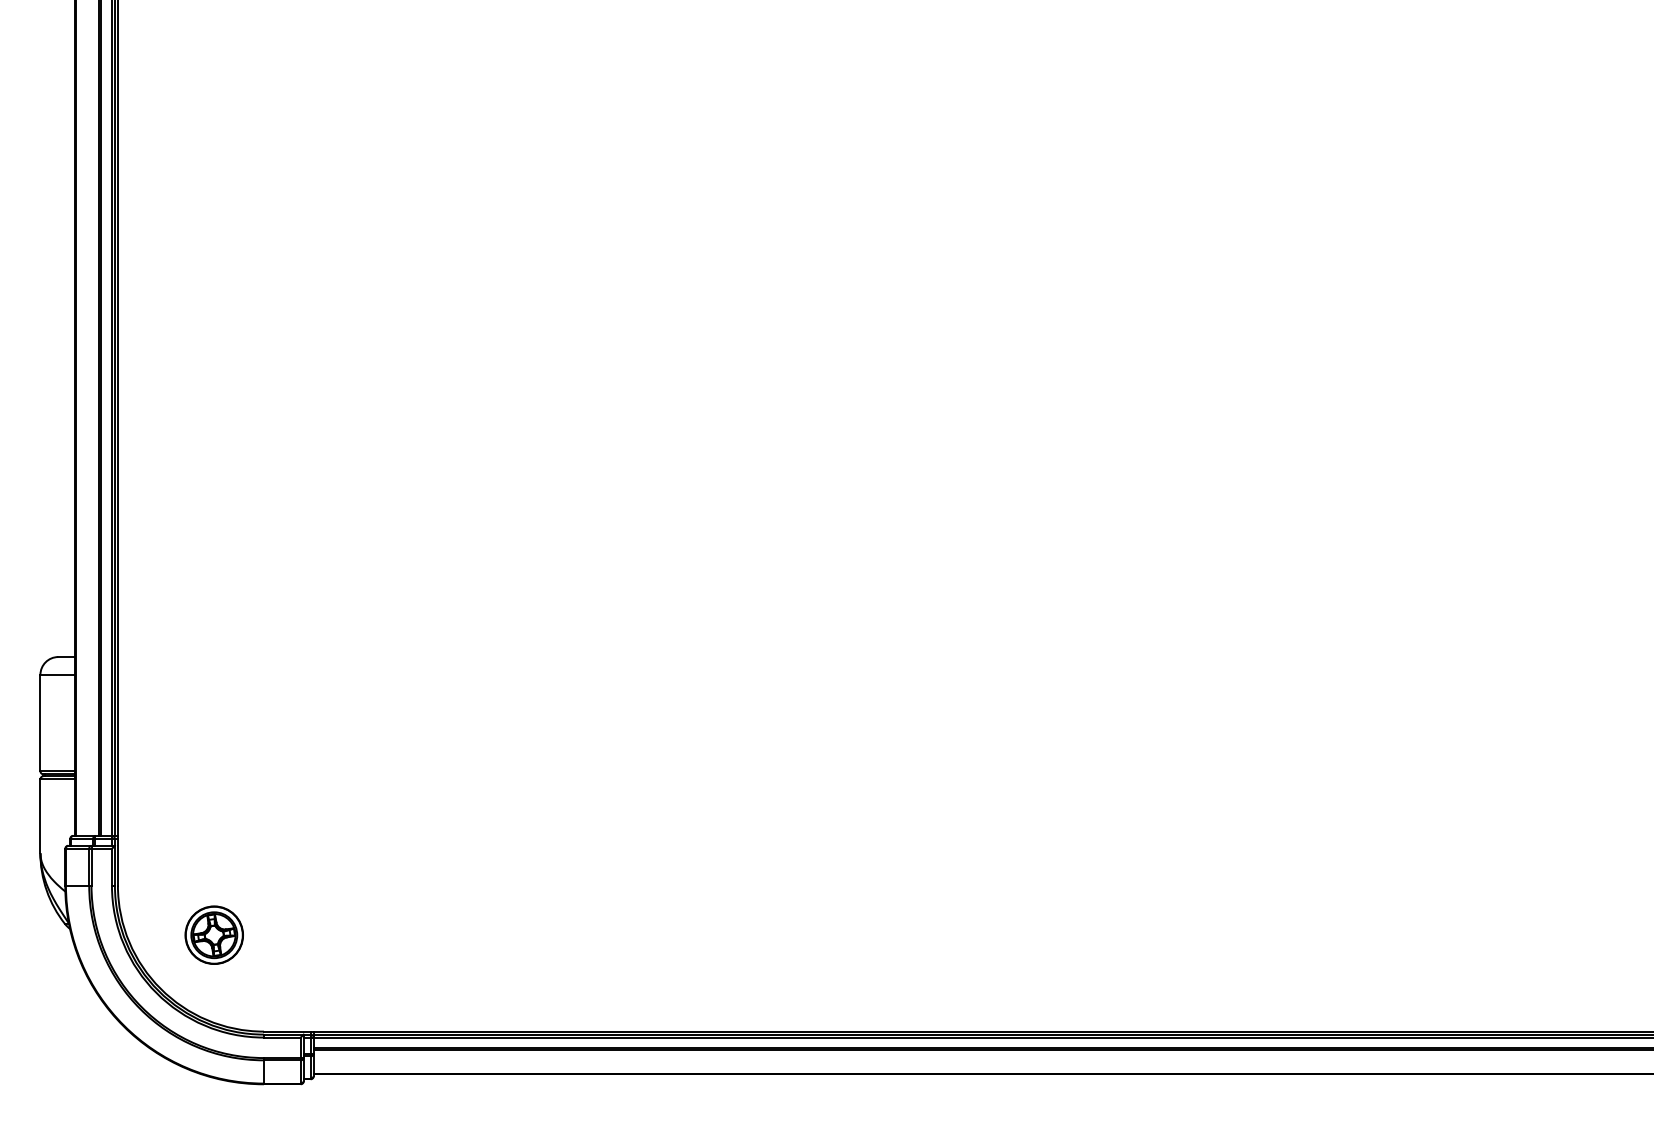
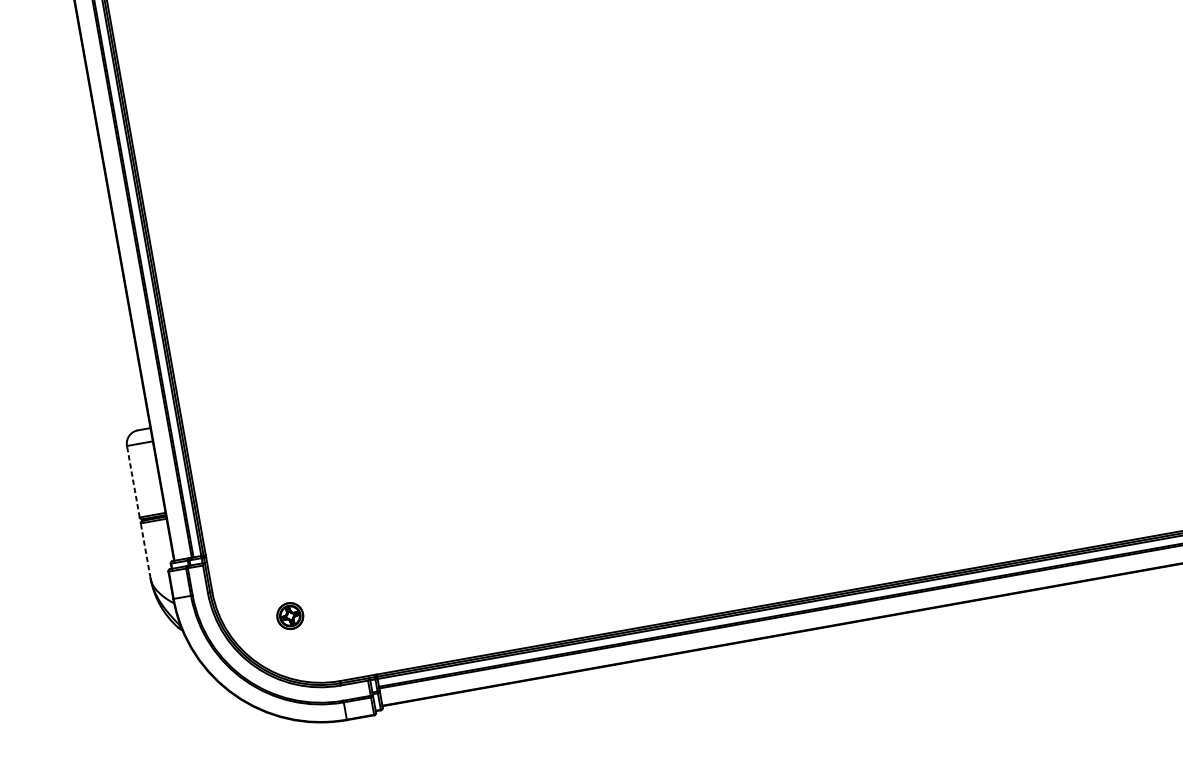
line: (40, 722) -> (133, 481), solid -> dashed
line: (40, 815) -> (145, 550), solid -> dashed
part: (213, 934) -> (289, 615), size x0.6

